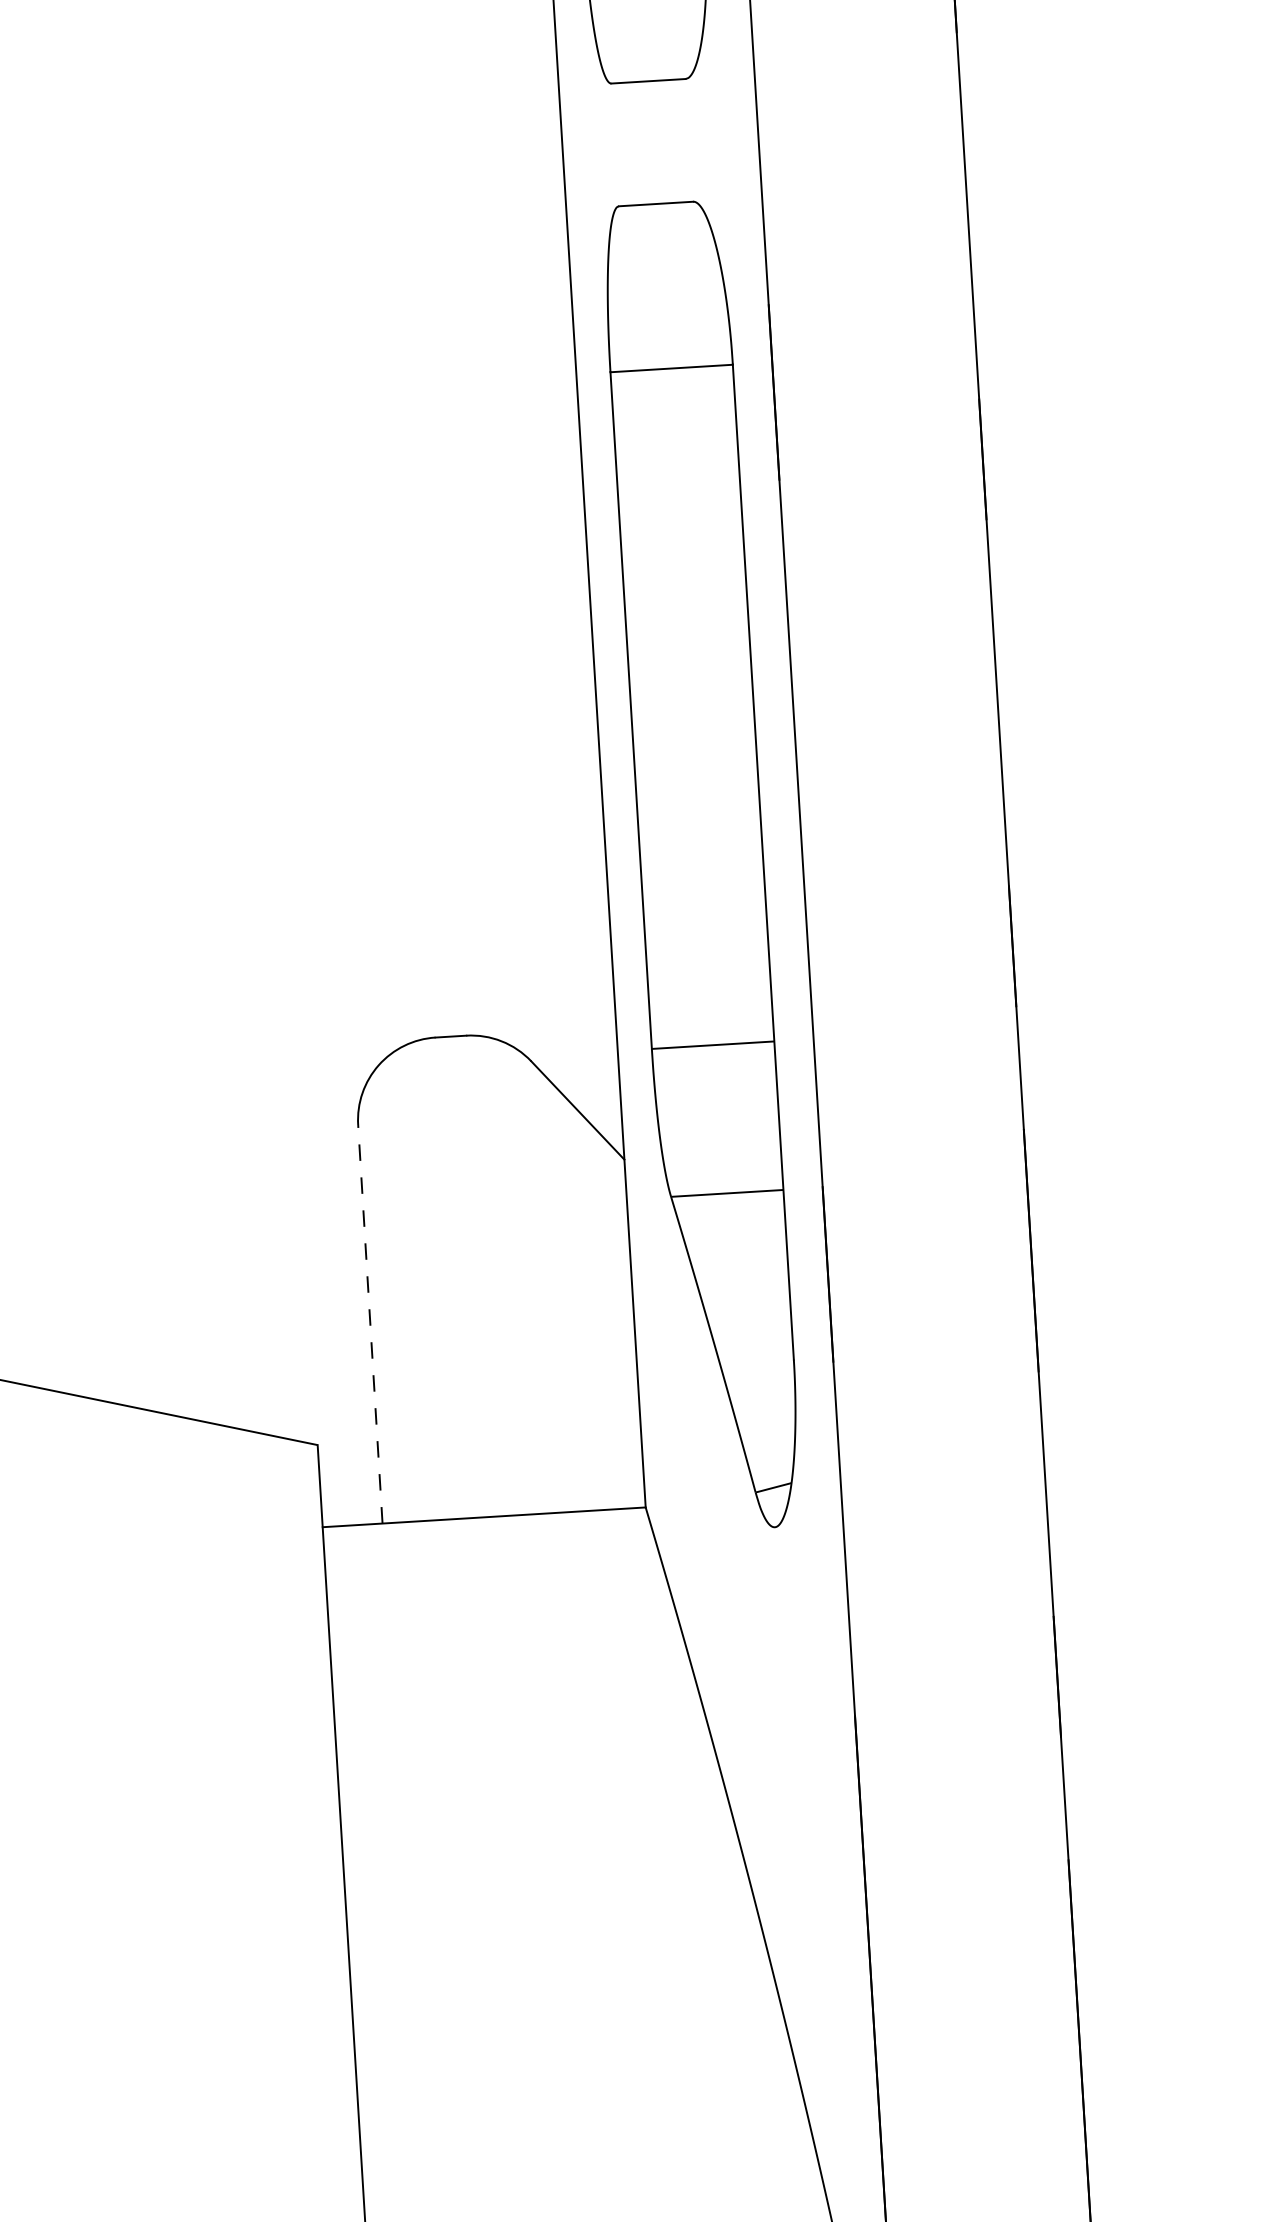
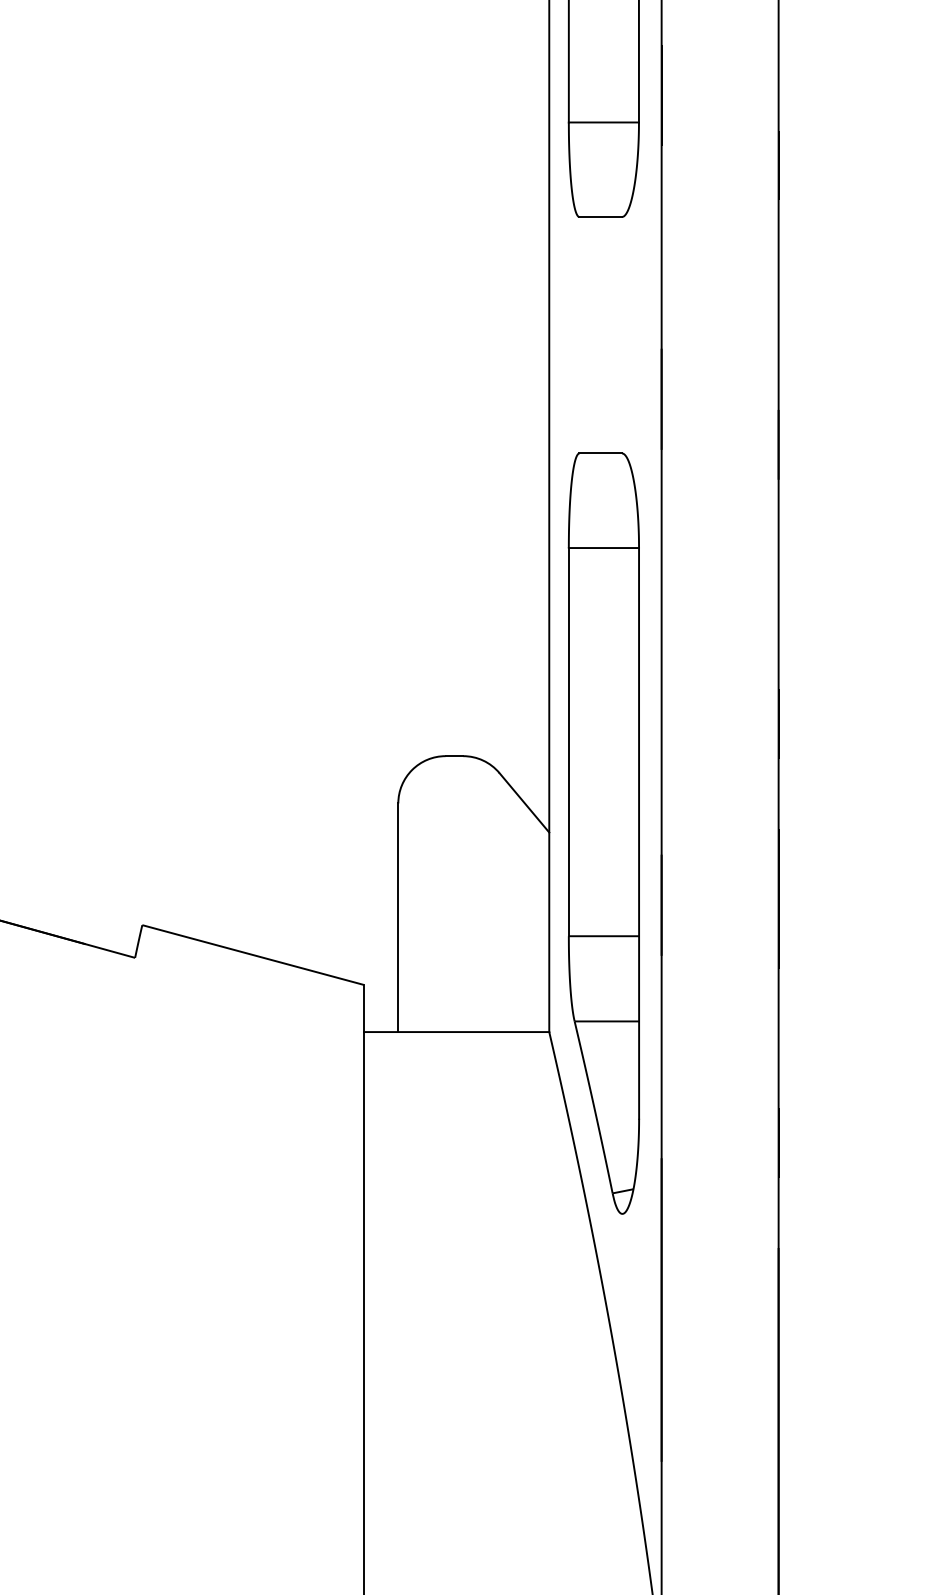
part: (701, 866) -> (603, 833), moved
line: (370, 1323) -> (398, 917), dashed -> solid

